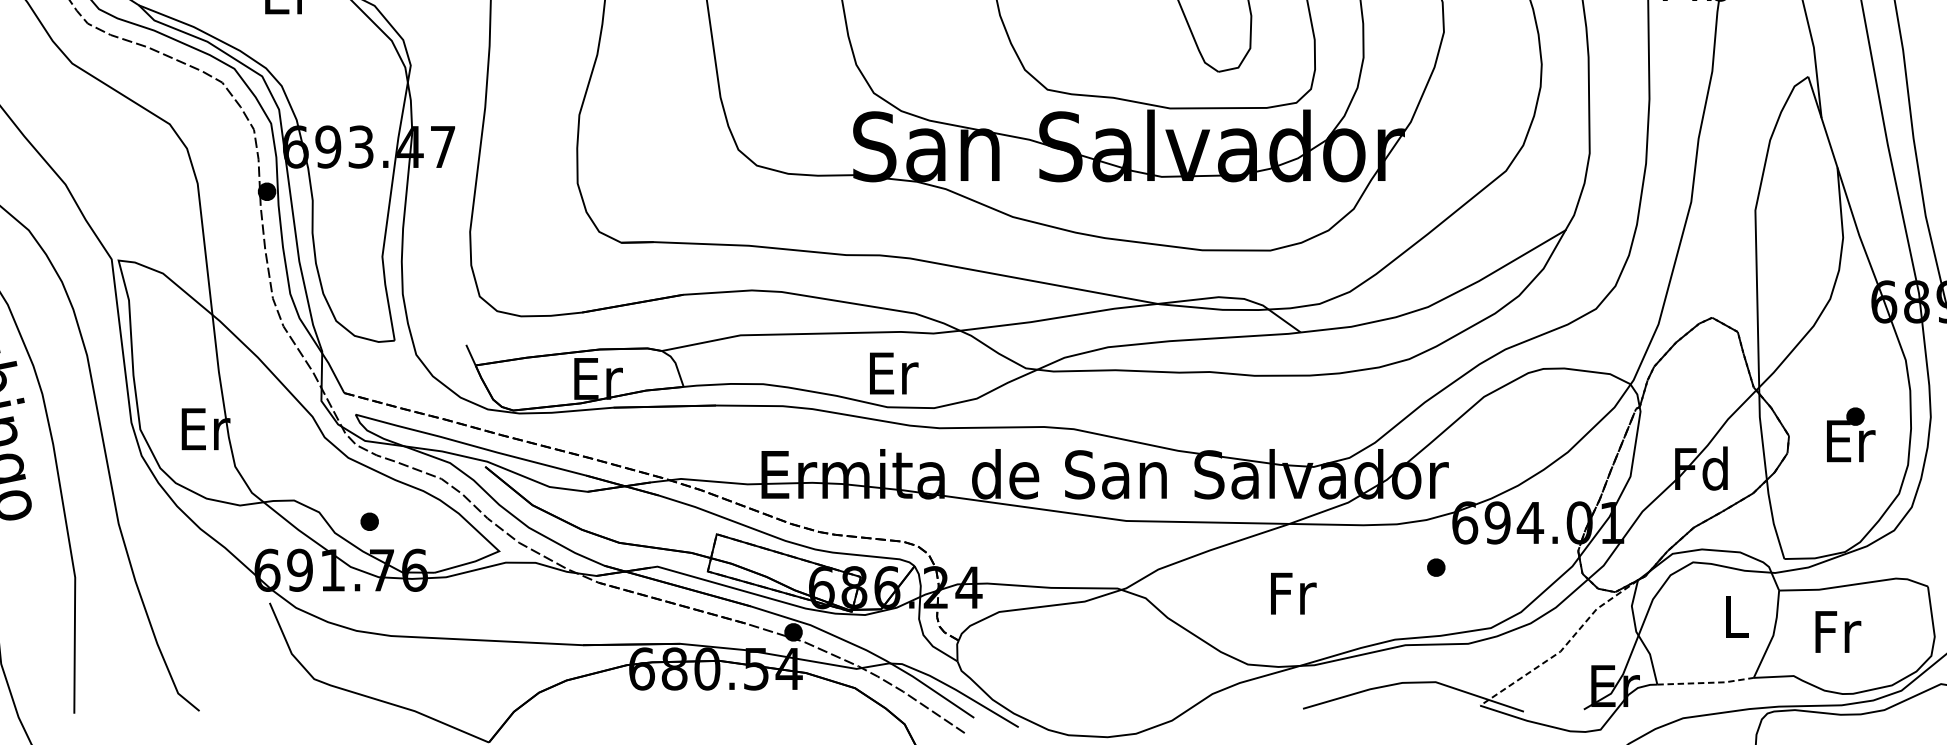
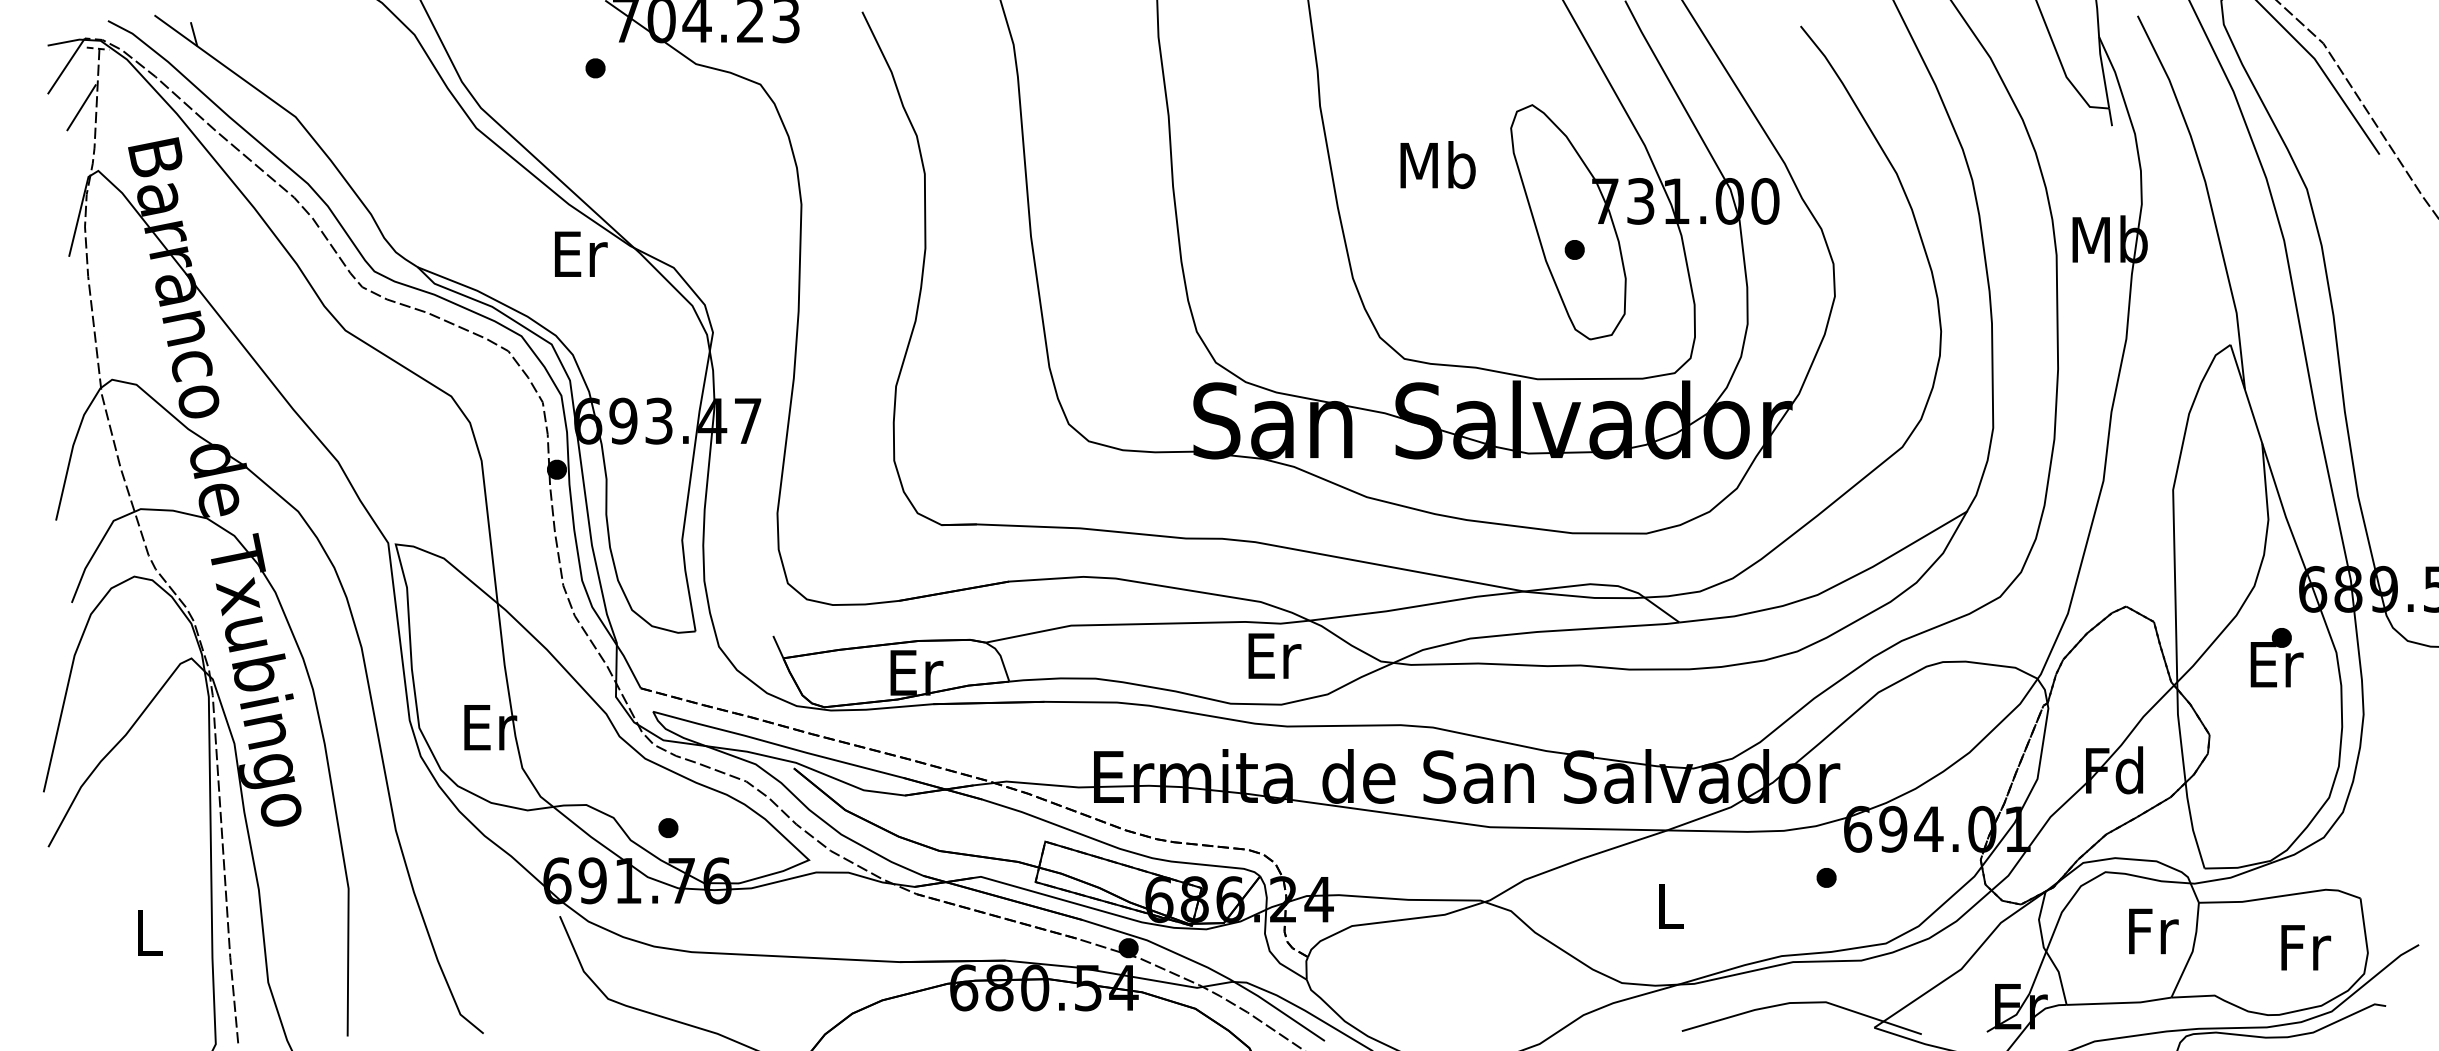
text: (893, 372) -> (1274, 655), moved
text: (1850, 434) -> (2276, 657), moved
text: (1293, 593) -> (1671, 905), Fr -> L
text: (1737, 617) -> (2153, 931), L -> Fr
text: (1838, 631) -> (2306, 947), moved
line: (1563, 648) -> (1964, 965), dashed -> solid
line: (1706, 683) -> (2120, 1003), dashed -> solid

